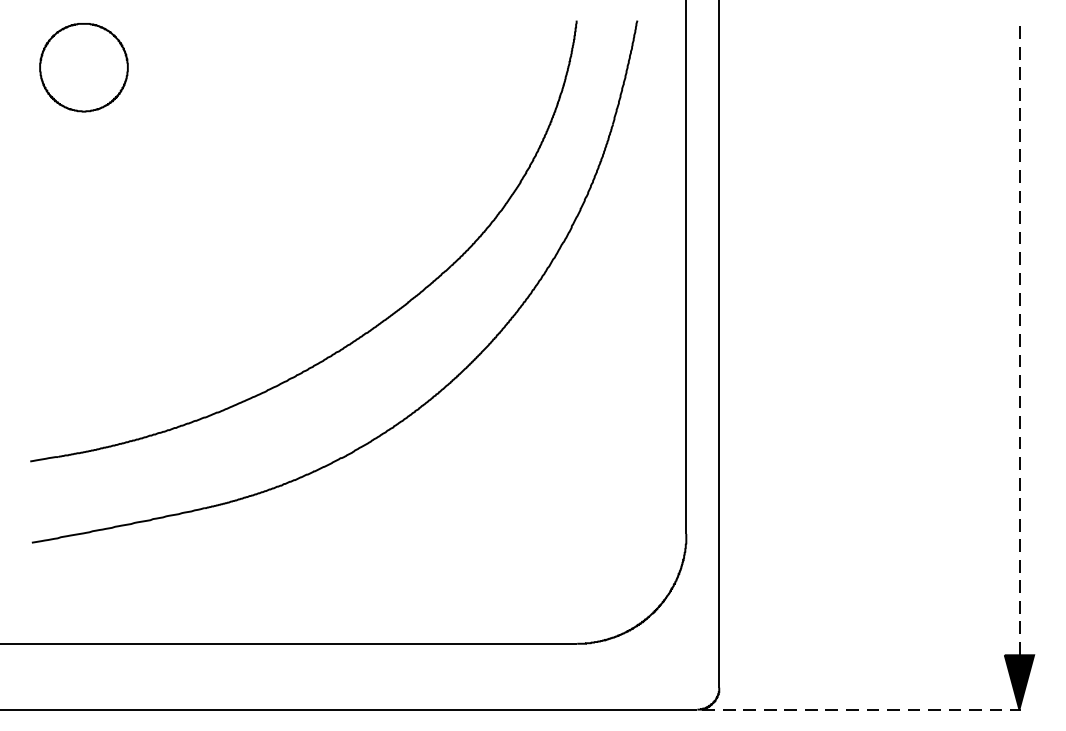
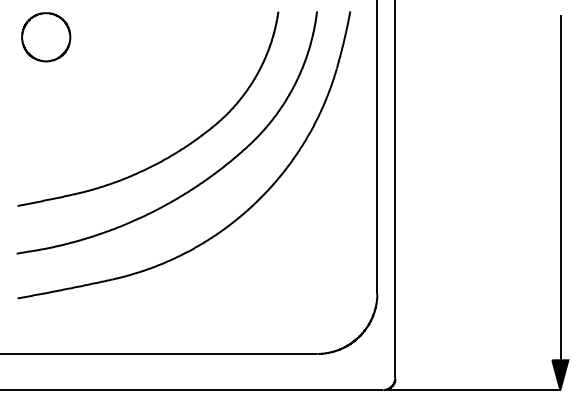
part: (317, 277) -> (174, 152), added
line: (1019, 351) -> (560, 193), dashed -> solid
line: (861, 710) -> (473, 390), dashed -> solid

